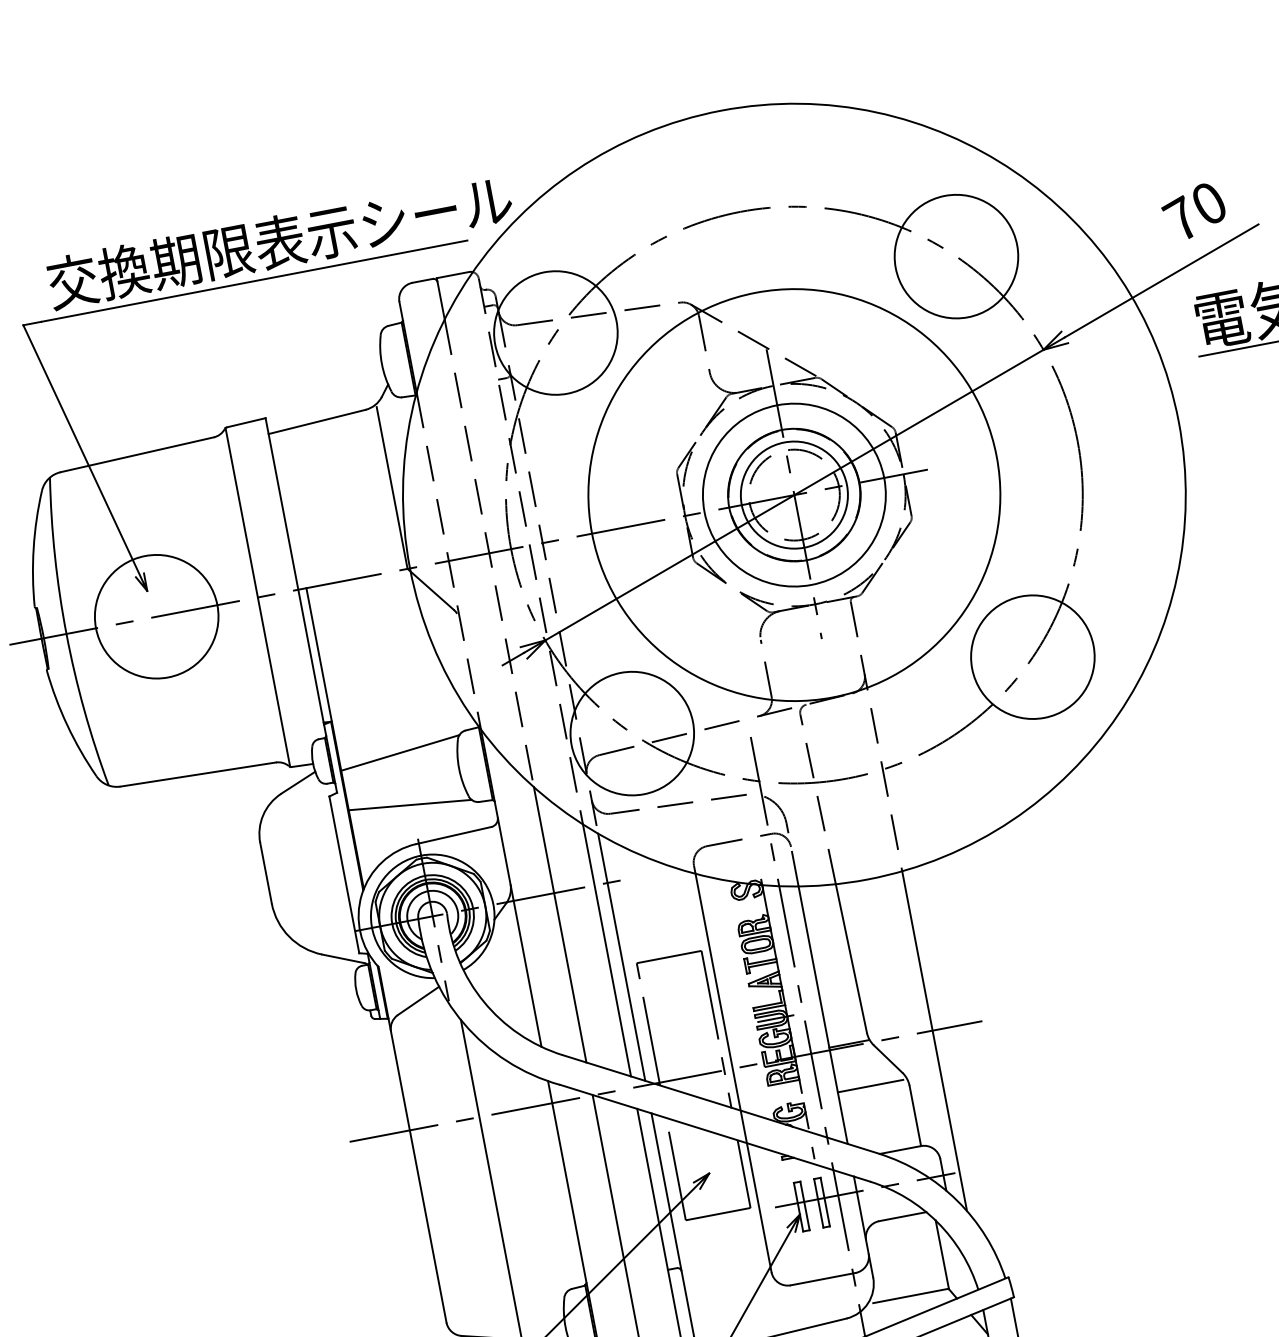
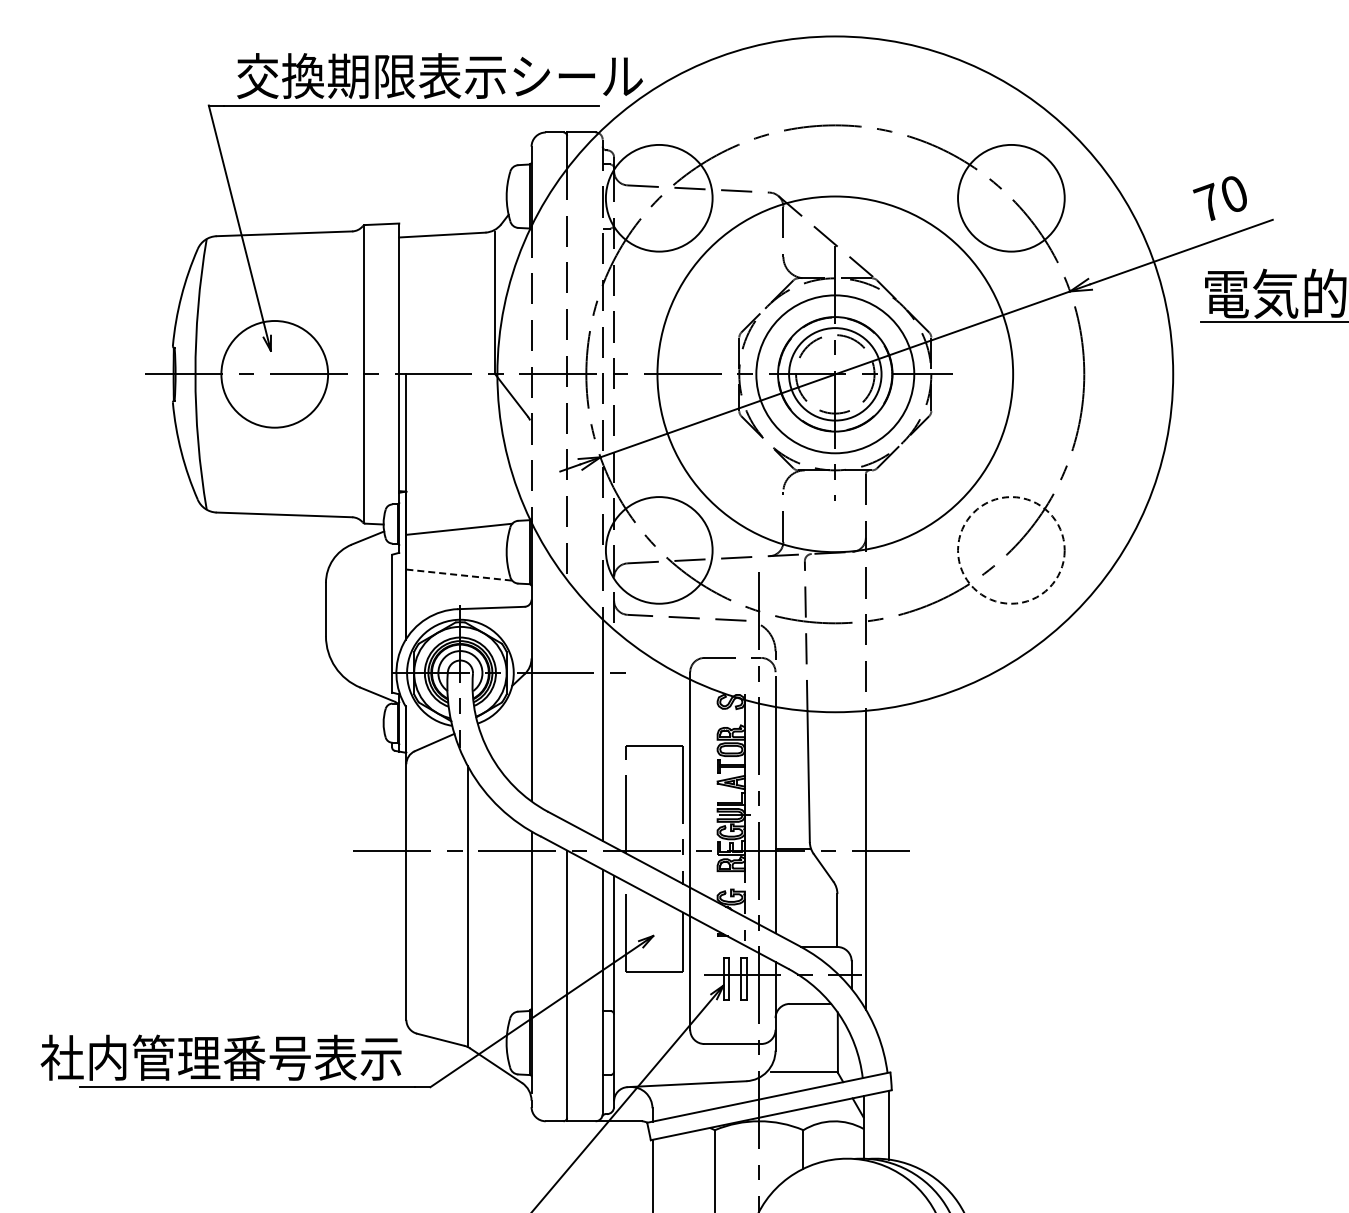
circle: (1033, 657) -> (1011, 550), solid -> dashed
line: (410, 805) -> (459, 575), solid -> dashed
line: (560, 924) -> (567, 700), removed
line: (622, 957) -> (614, 738), removed
line: (870, 1085) -> (804, 887), removed

